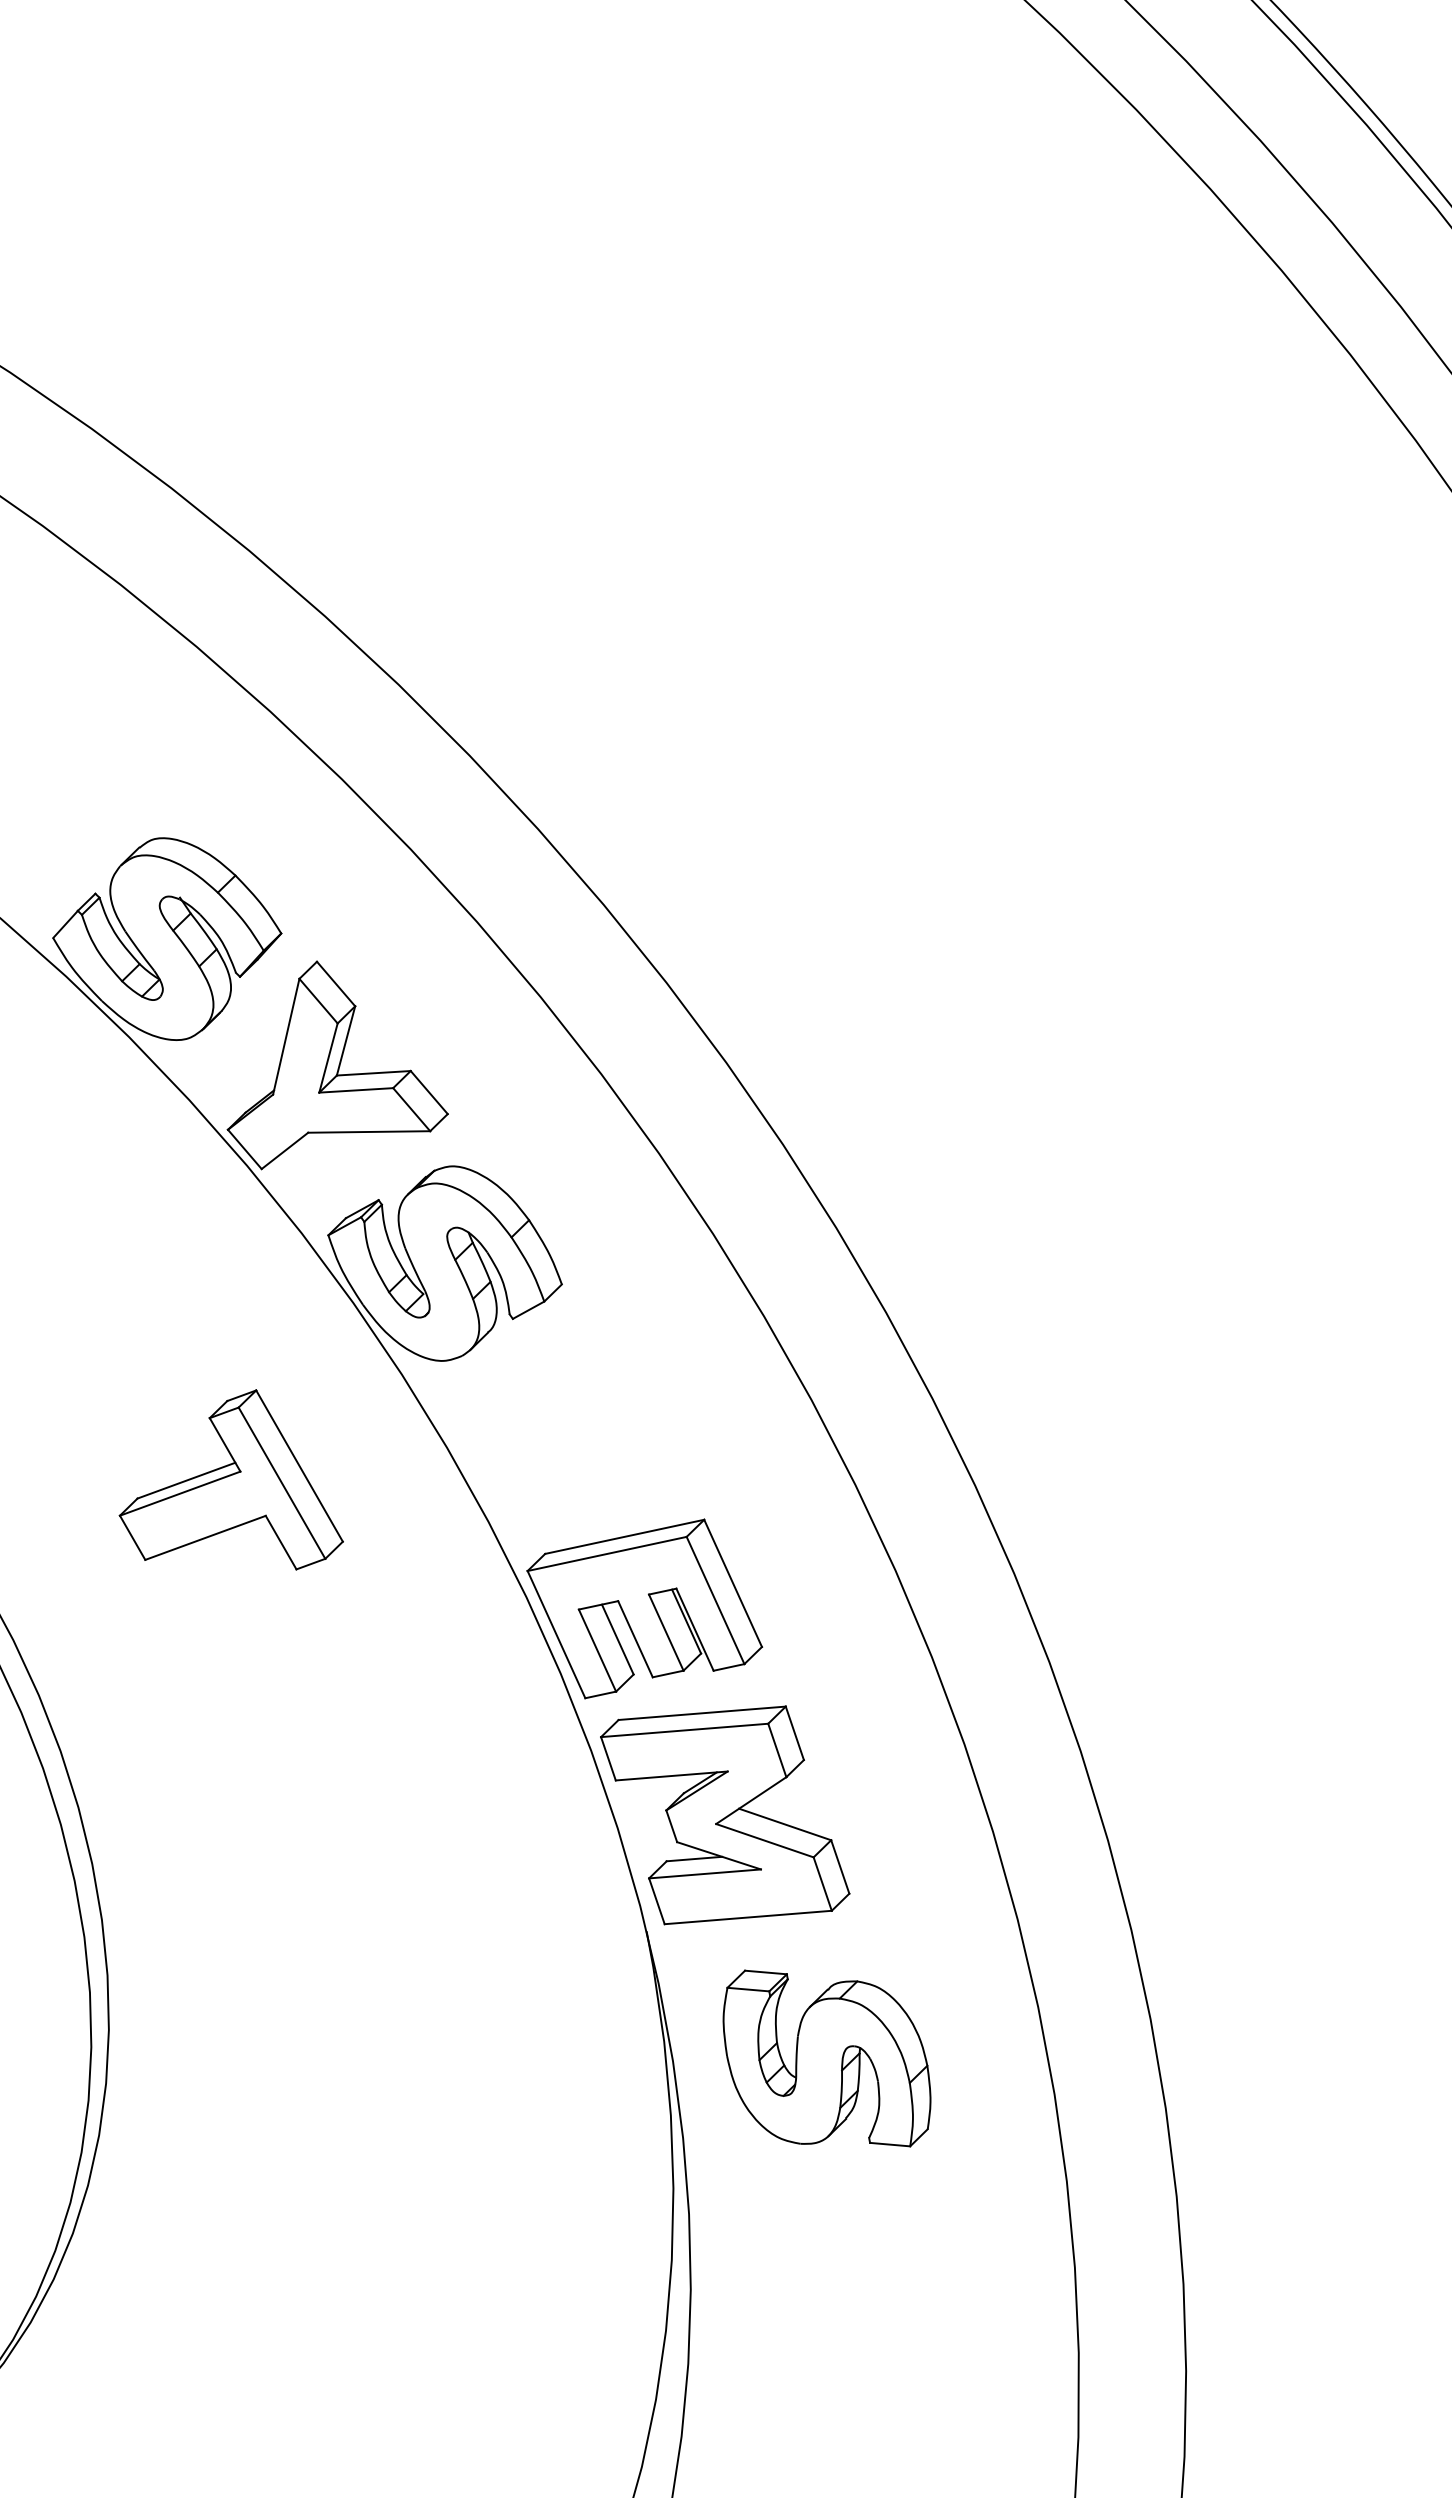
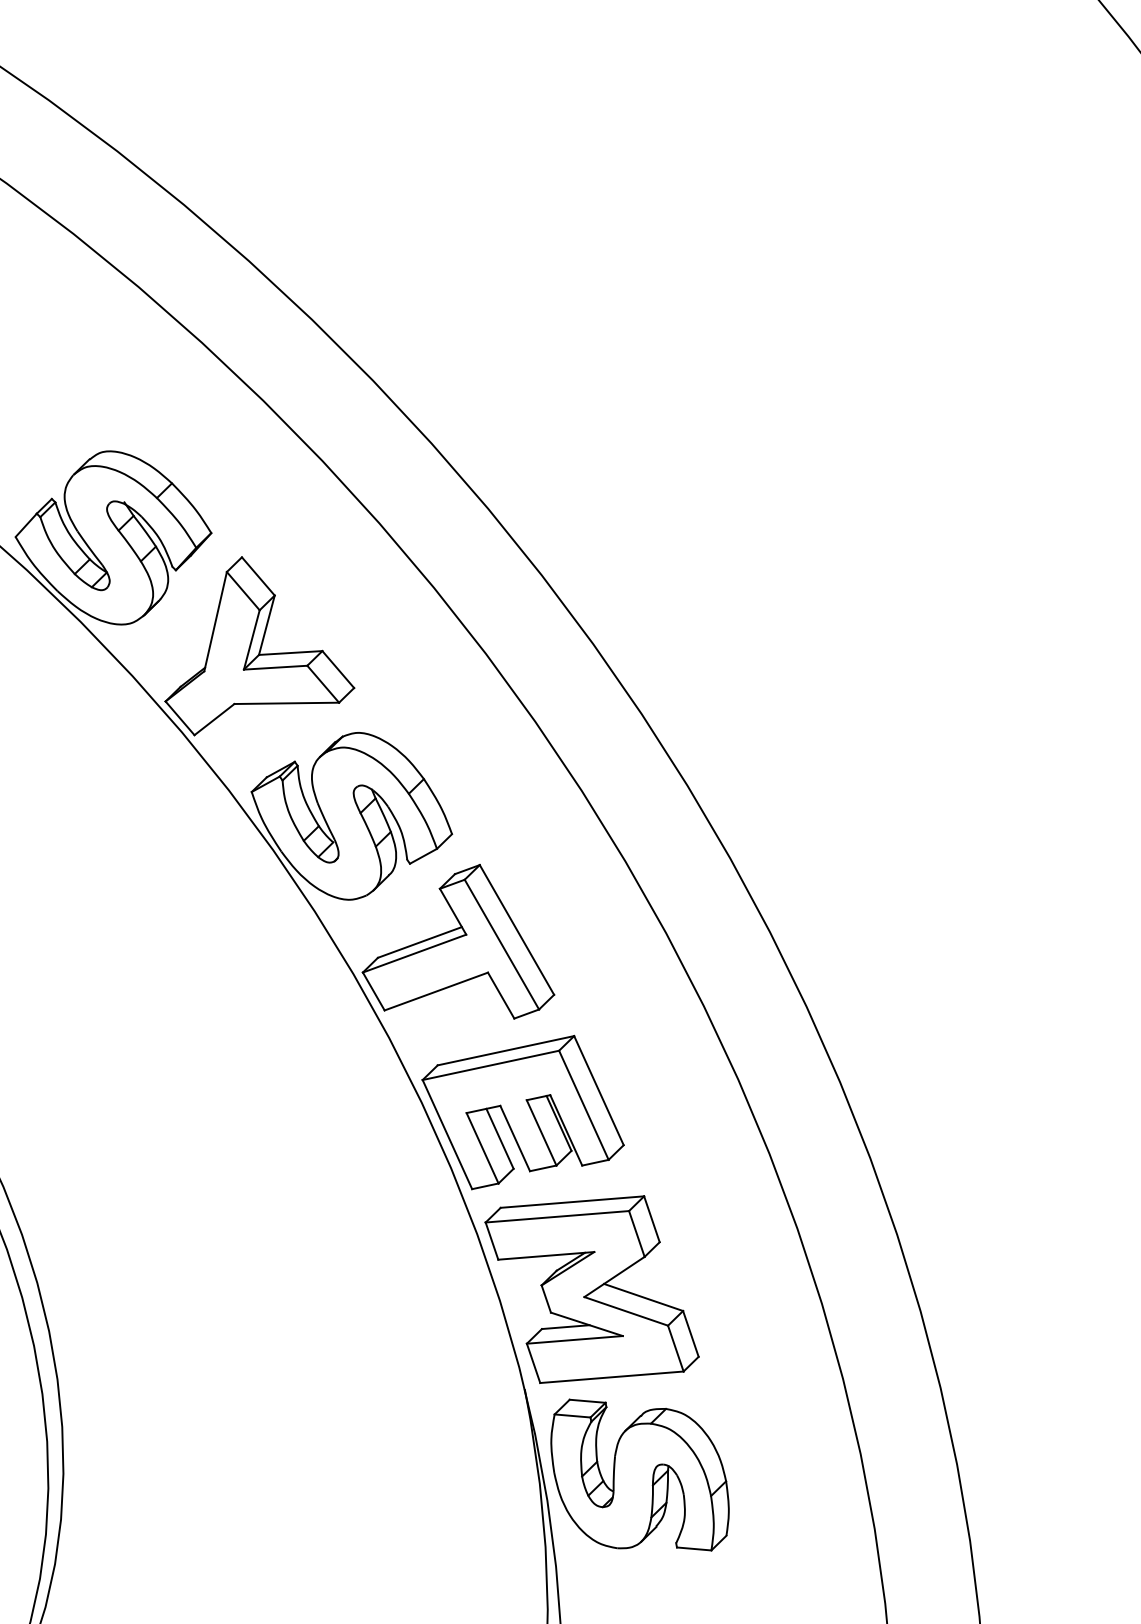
part: (230, 1479) -> (457, 941), moved
part: (826, 2058) -> (639, 1475), moved

